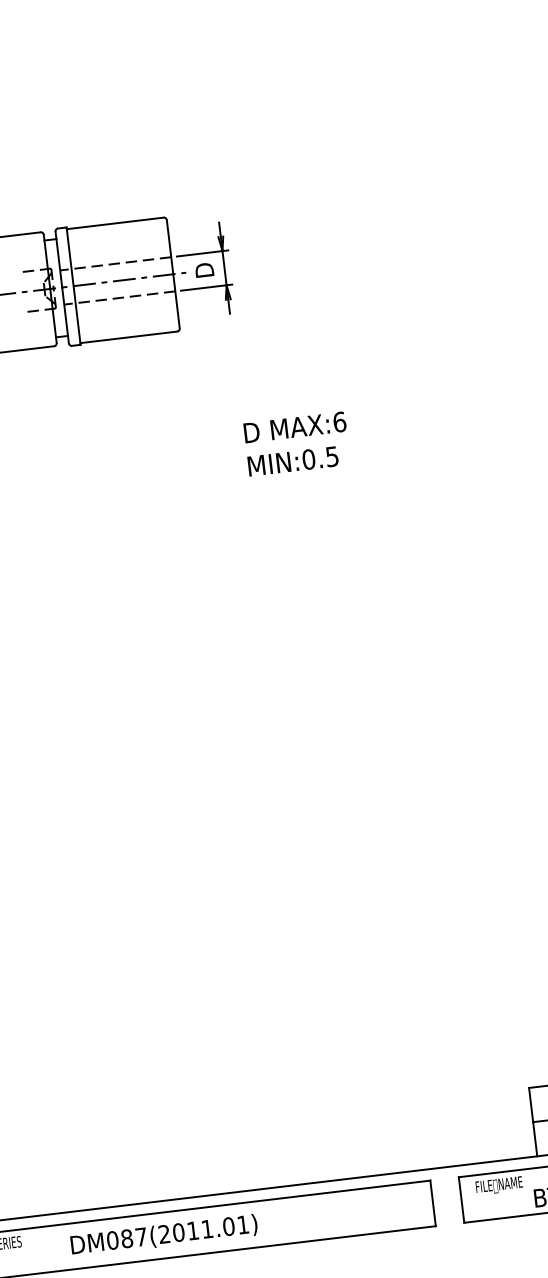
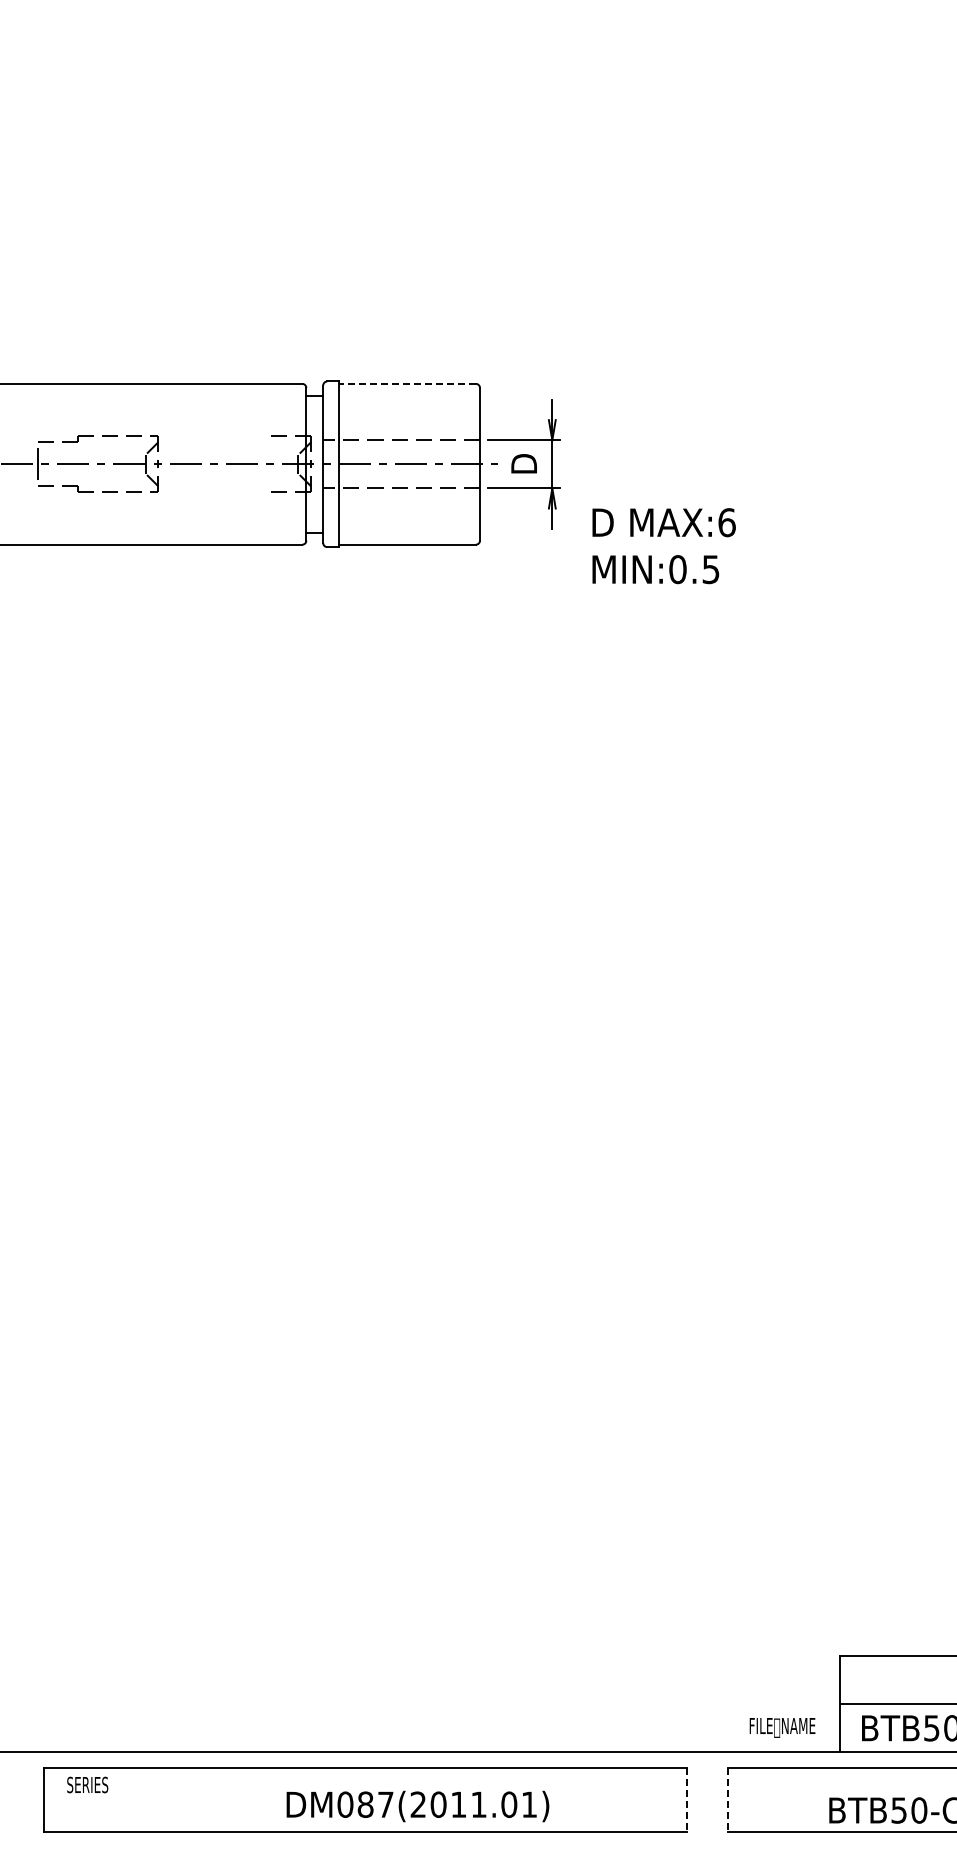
line: (115, 223) -> (407, 383), solid -> dashed
text: (296, 444) -> (663, 546), moved
text: (499, 1185) -> (782, 1727), moved
line: (461, 1200) -> (727, 1800), solid -> dashed
line: (433, 1203) -> (687, 1800), solid -> dashed
text: (163, 1235) -> (417, 1806), moved

